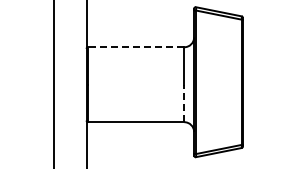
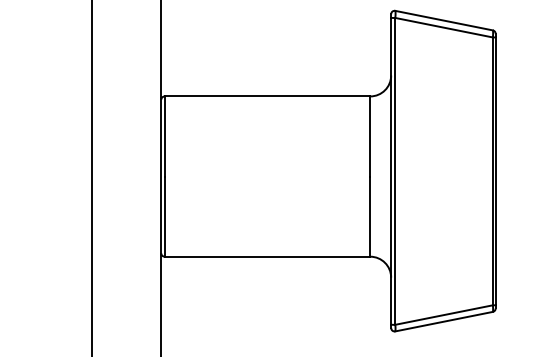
line: (135, 47) -> (265, 96), dashed -> solid
line: (184, 103) -> (370, 216), dashed -> solid

